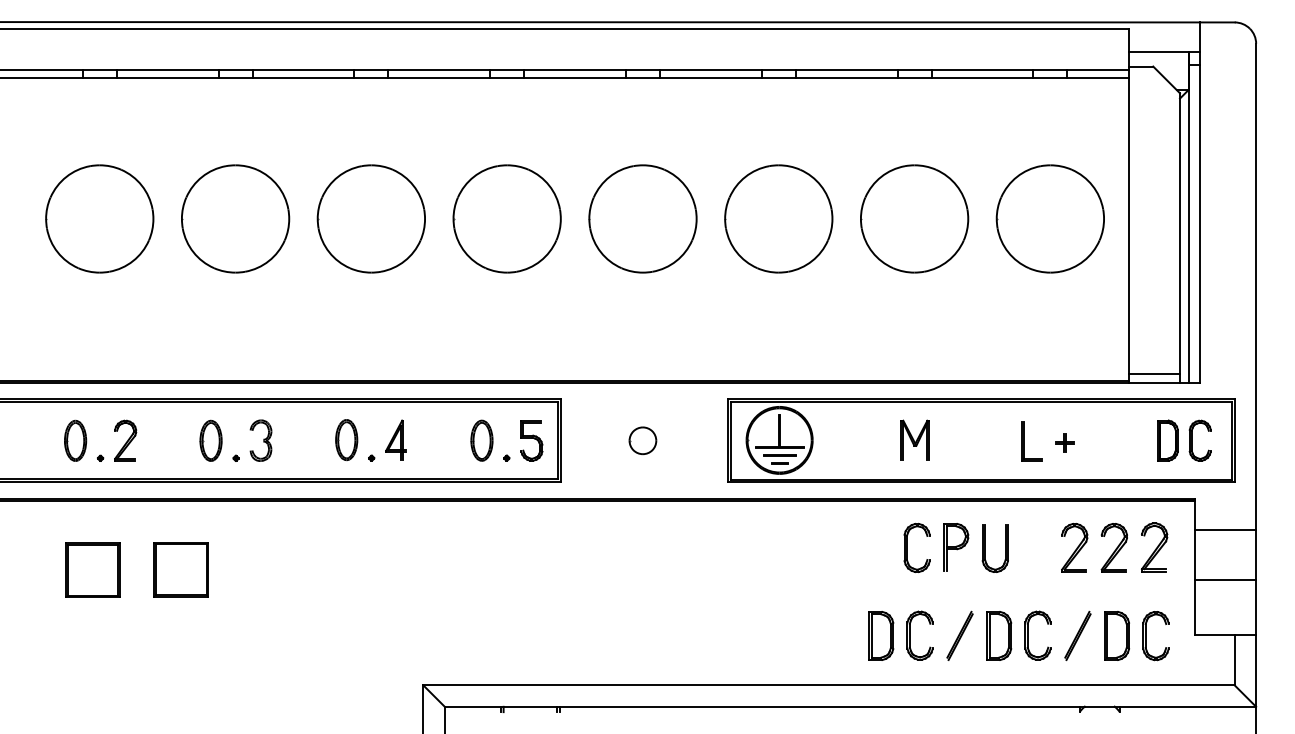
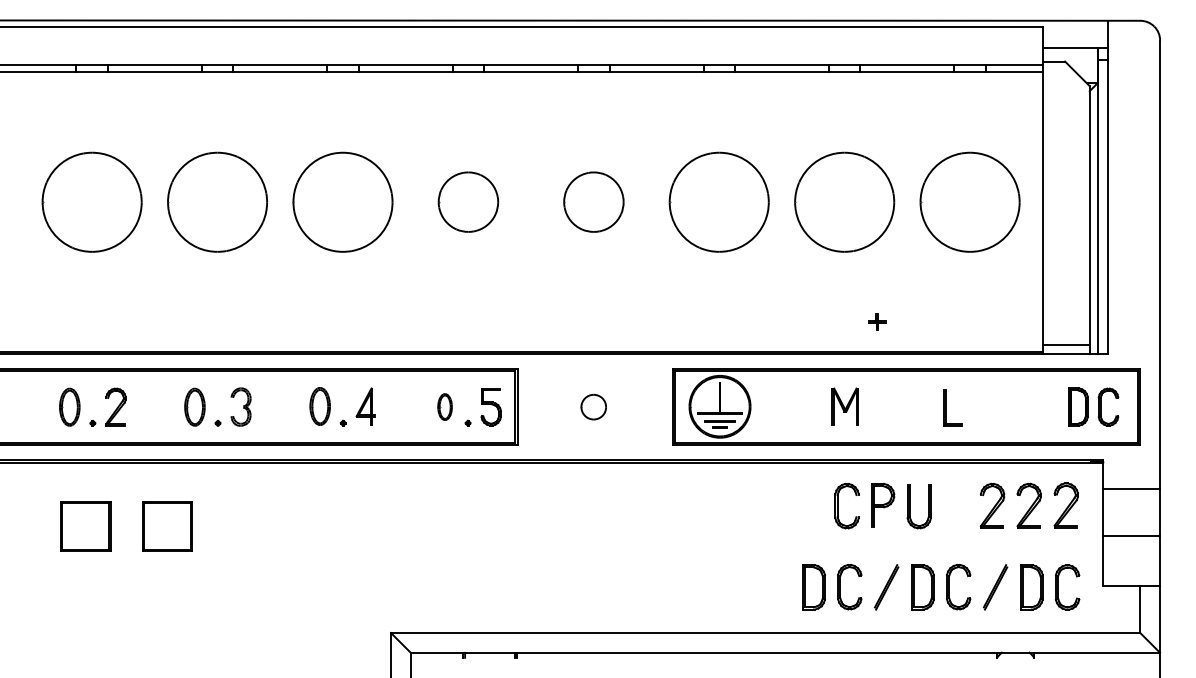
part: (507, 218) -> (468, 201), size x0.6
part: (642, 218) -> (593, 201), size x0.6
part: (481, 440) -> (444, 406), size x0.7
part: (1064, 442) -> (877, 321), moved

